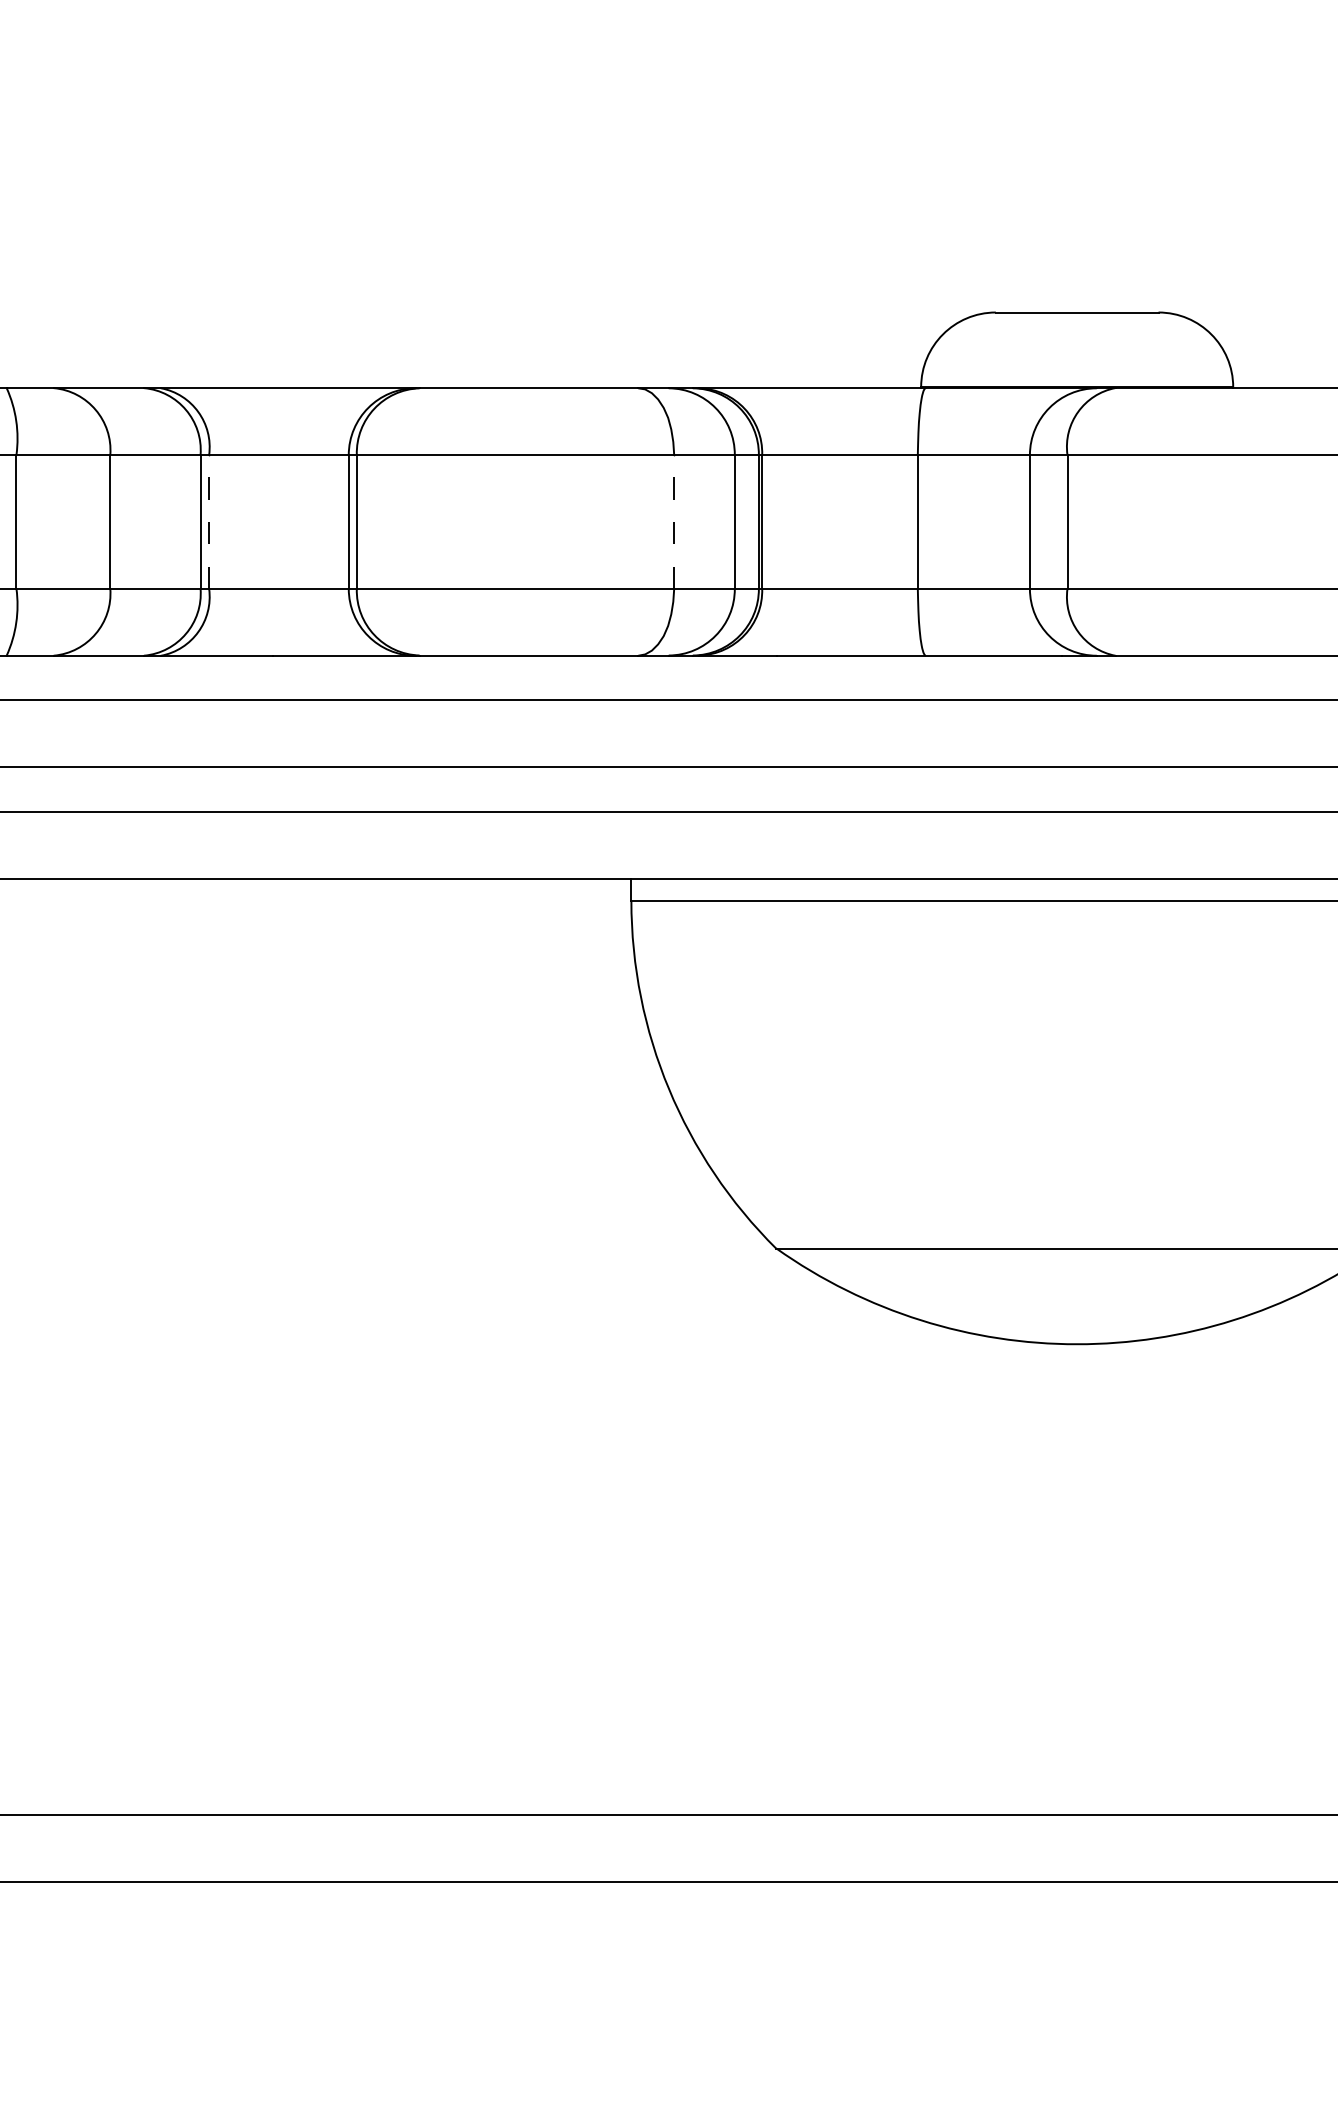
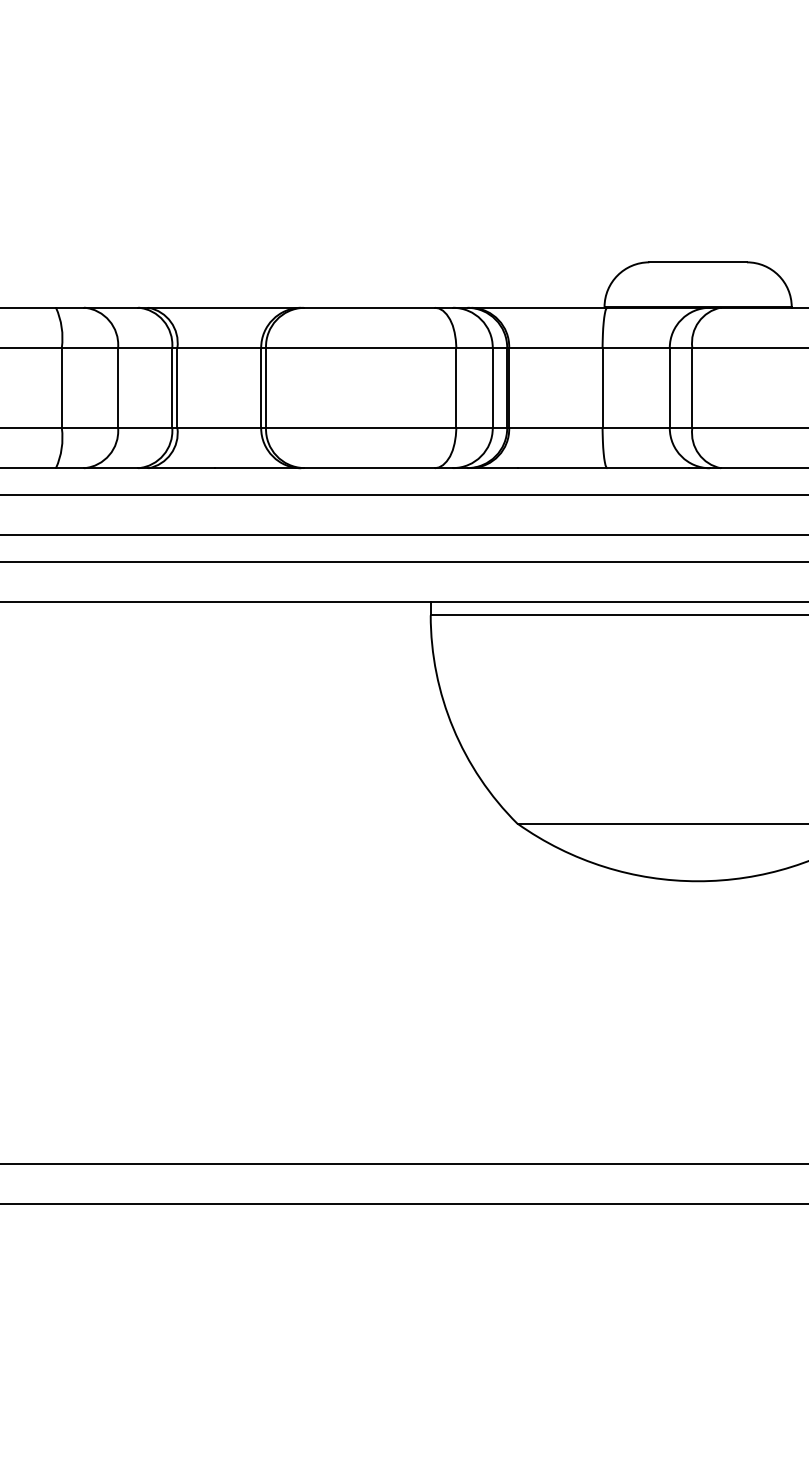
line: (209, 521) -> (177, 387), dashed -> solid
line: (674, 521) -> (456, 387), dashed -> solid

